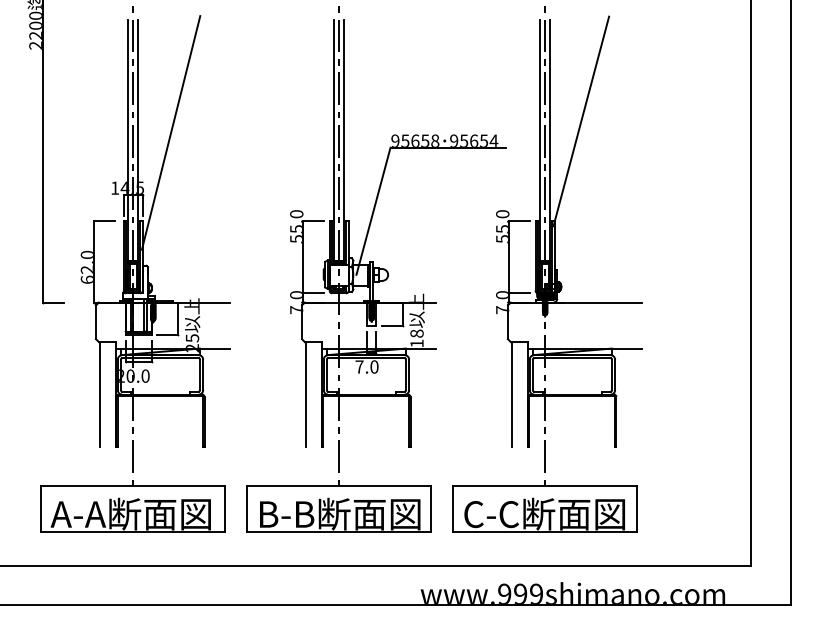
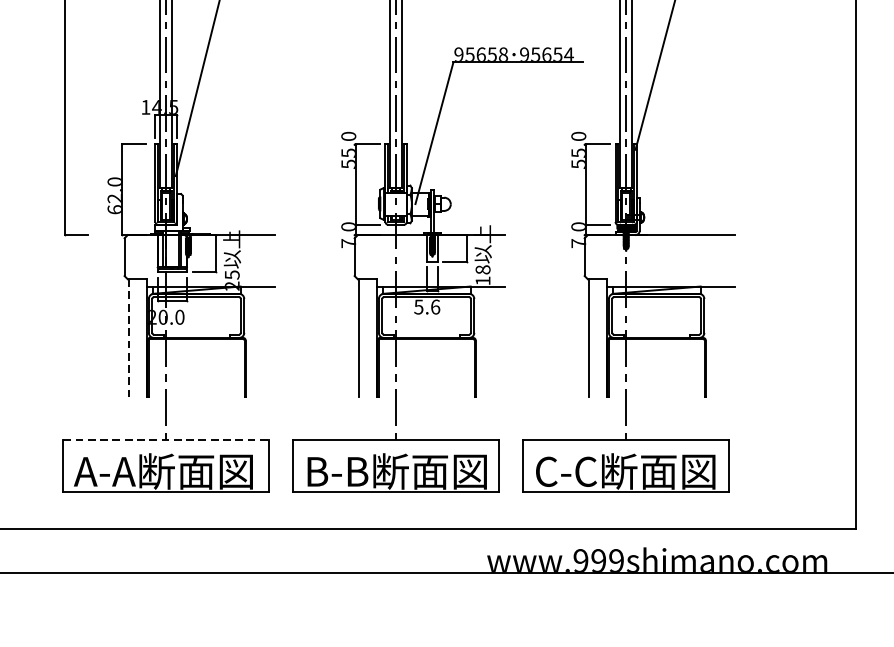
text: (366, 366) -> (426, 306), 7.0 -> 5.6
line: (100, 394) -> (129, 337), solid -> dashed
line: (133, 486) -> (166, 440), solid -> dashed

